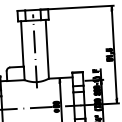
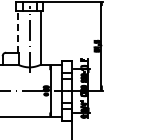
line: (22, 43) -> (18, 31), solid -> dashed

